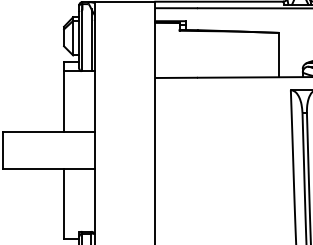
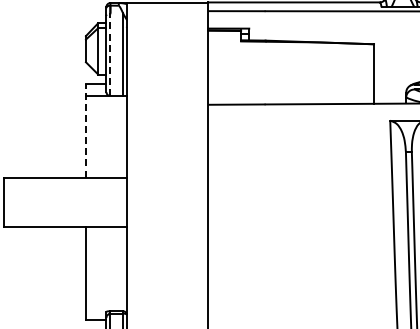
line: (82, 40) -> (110, 54), solid -> dashed
line: (63, 97) -> (85, 130), solid -> dashed

